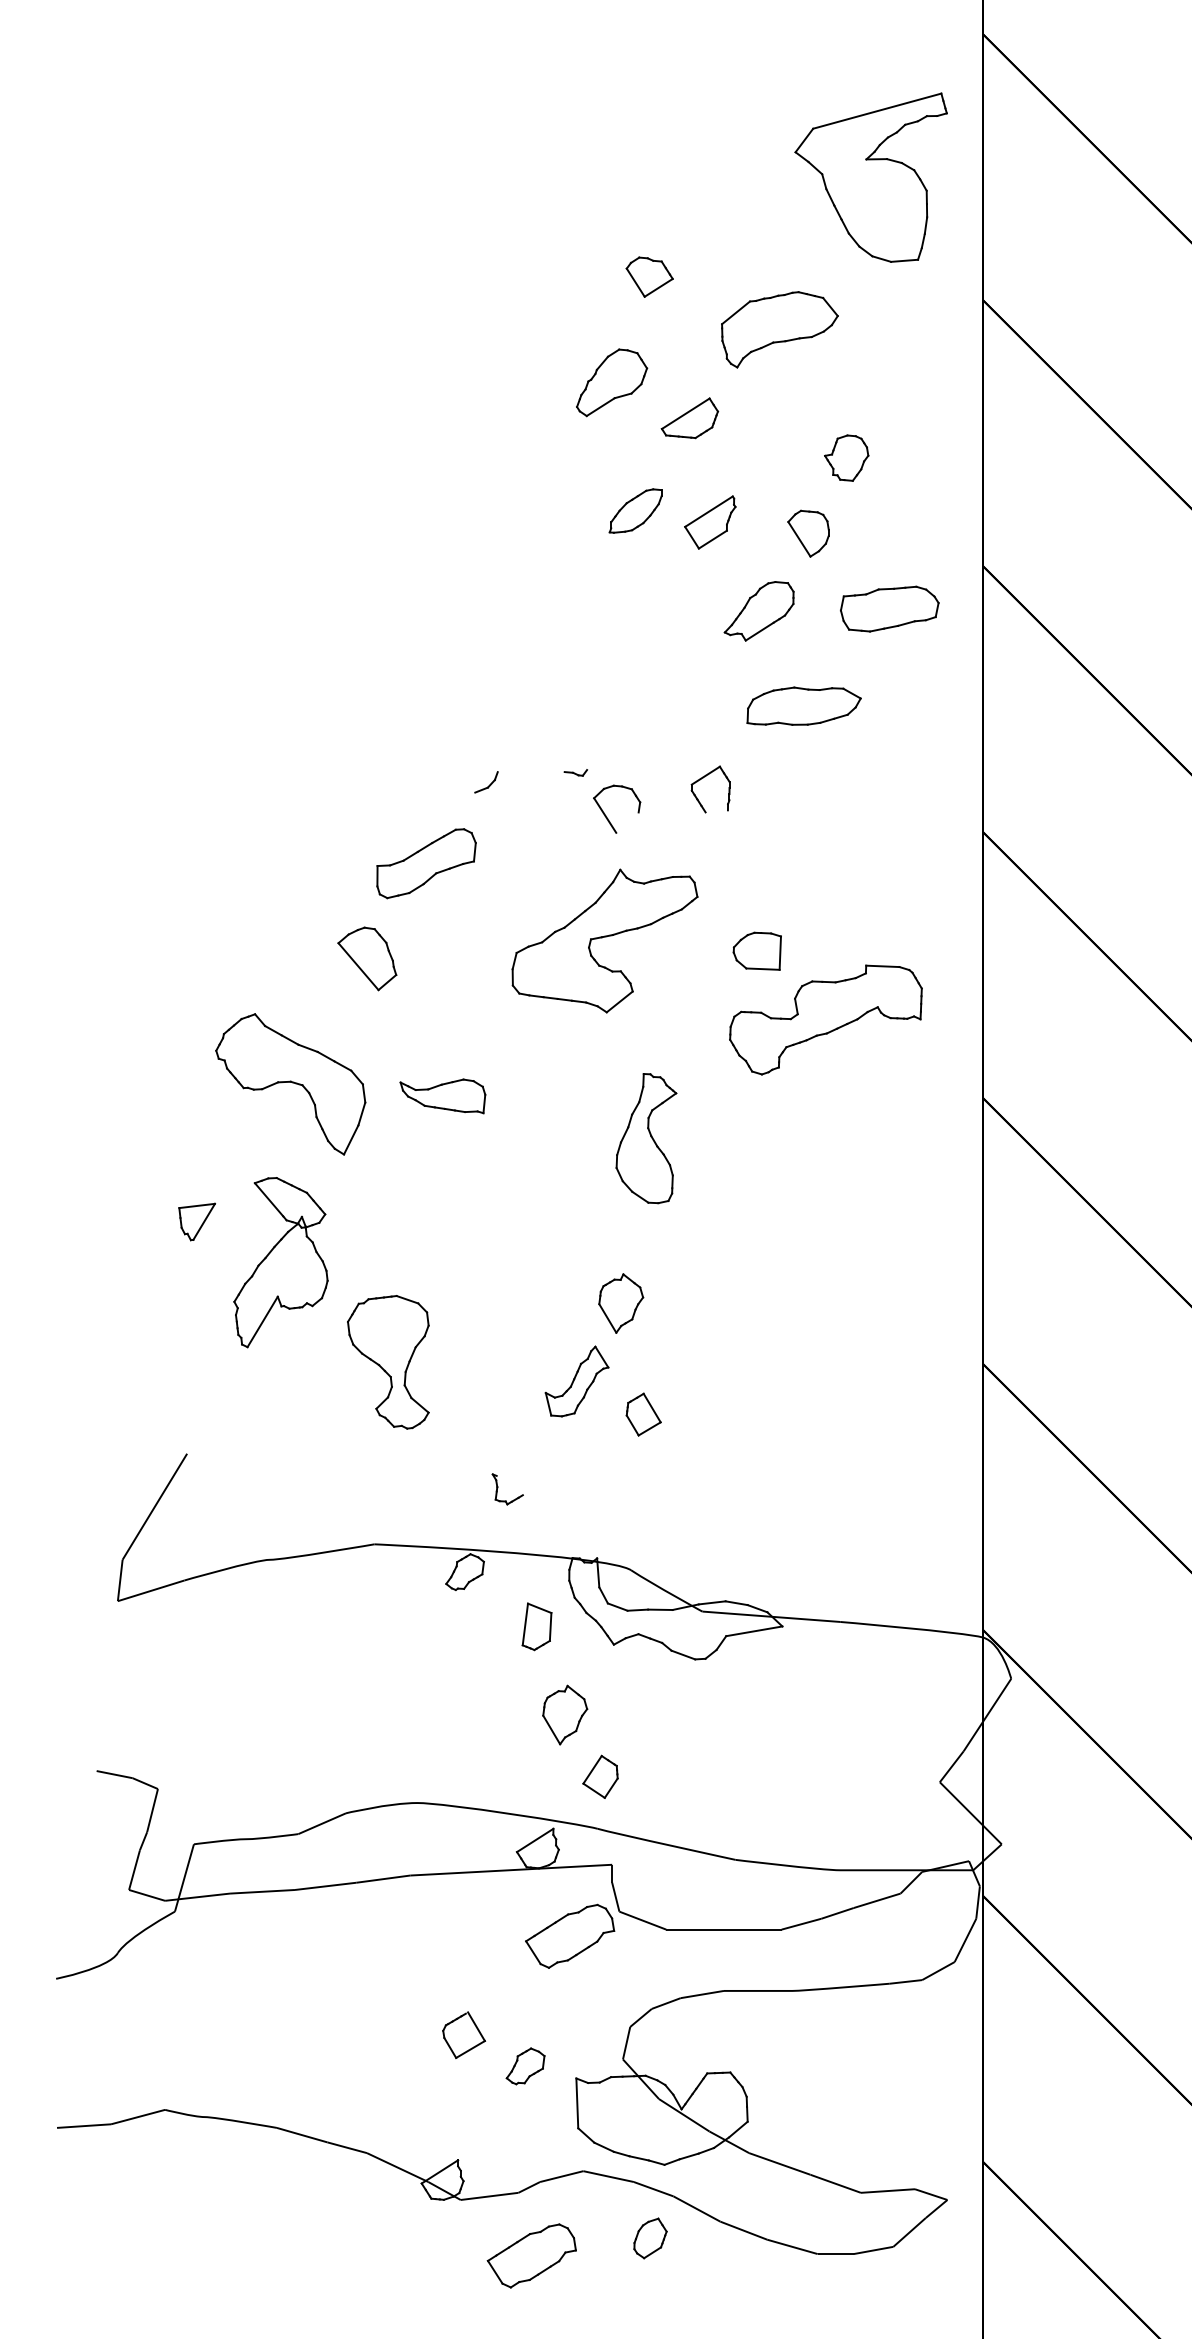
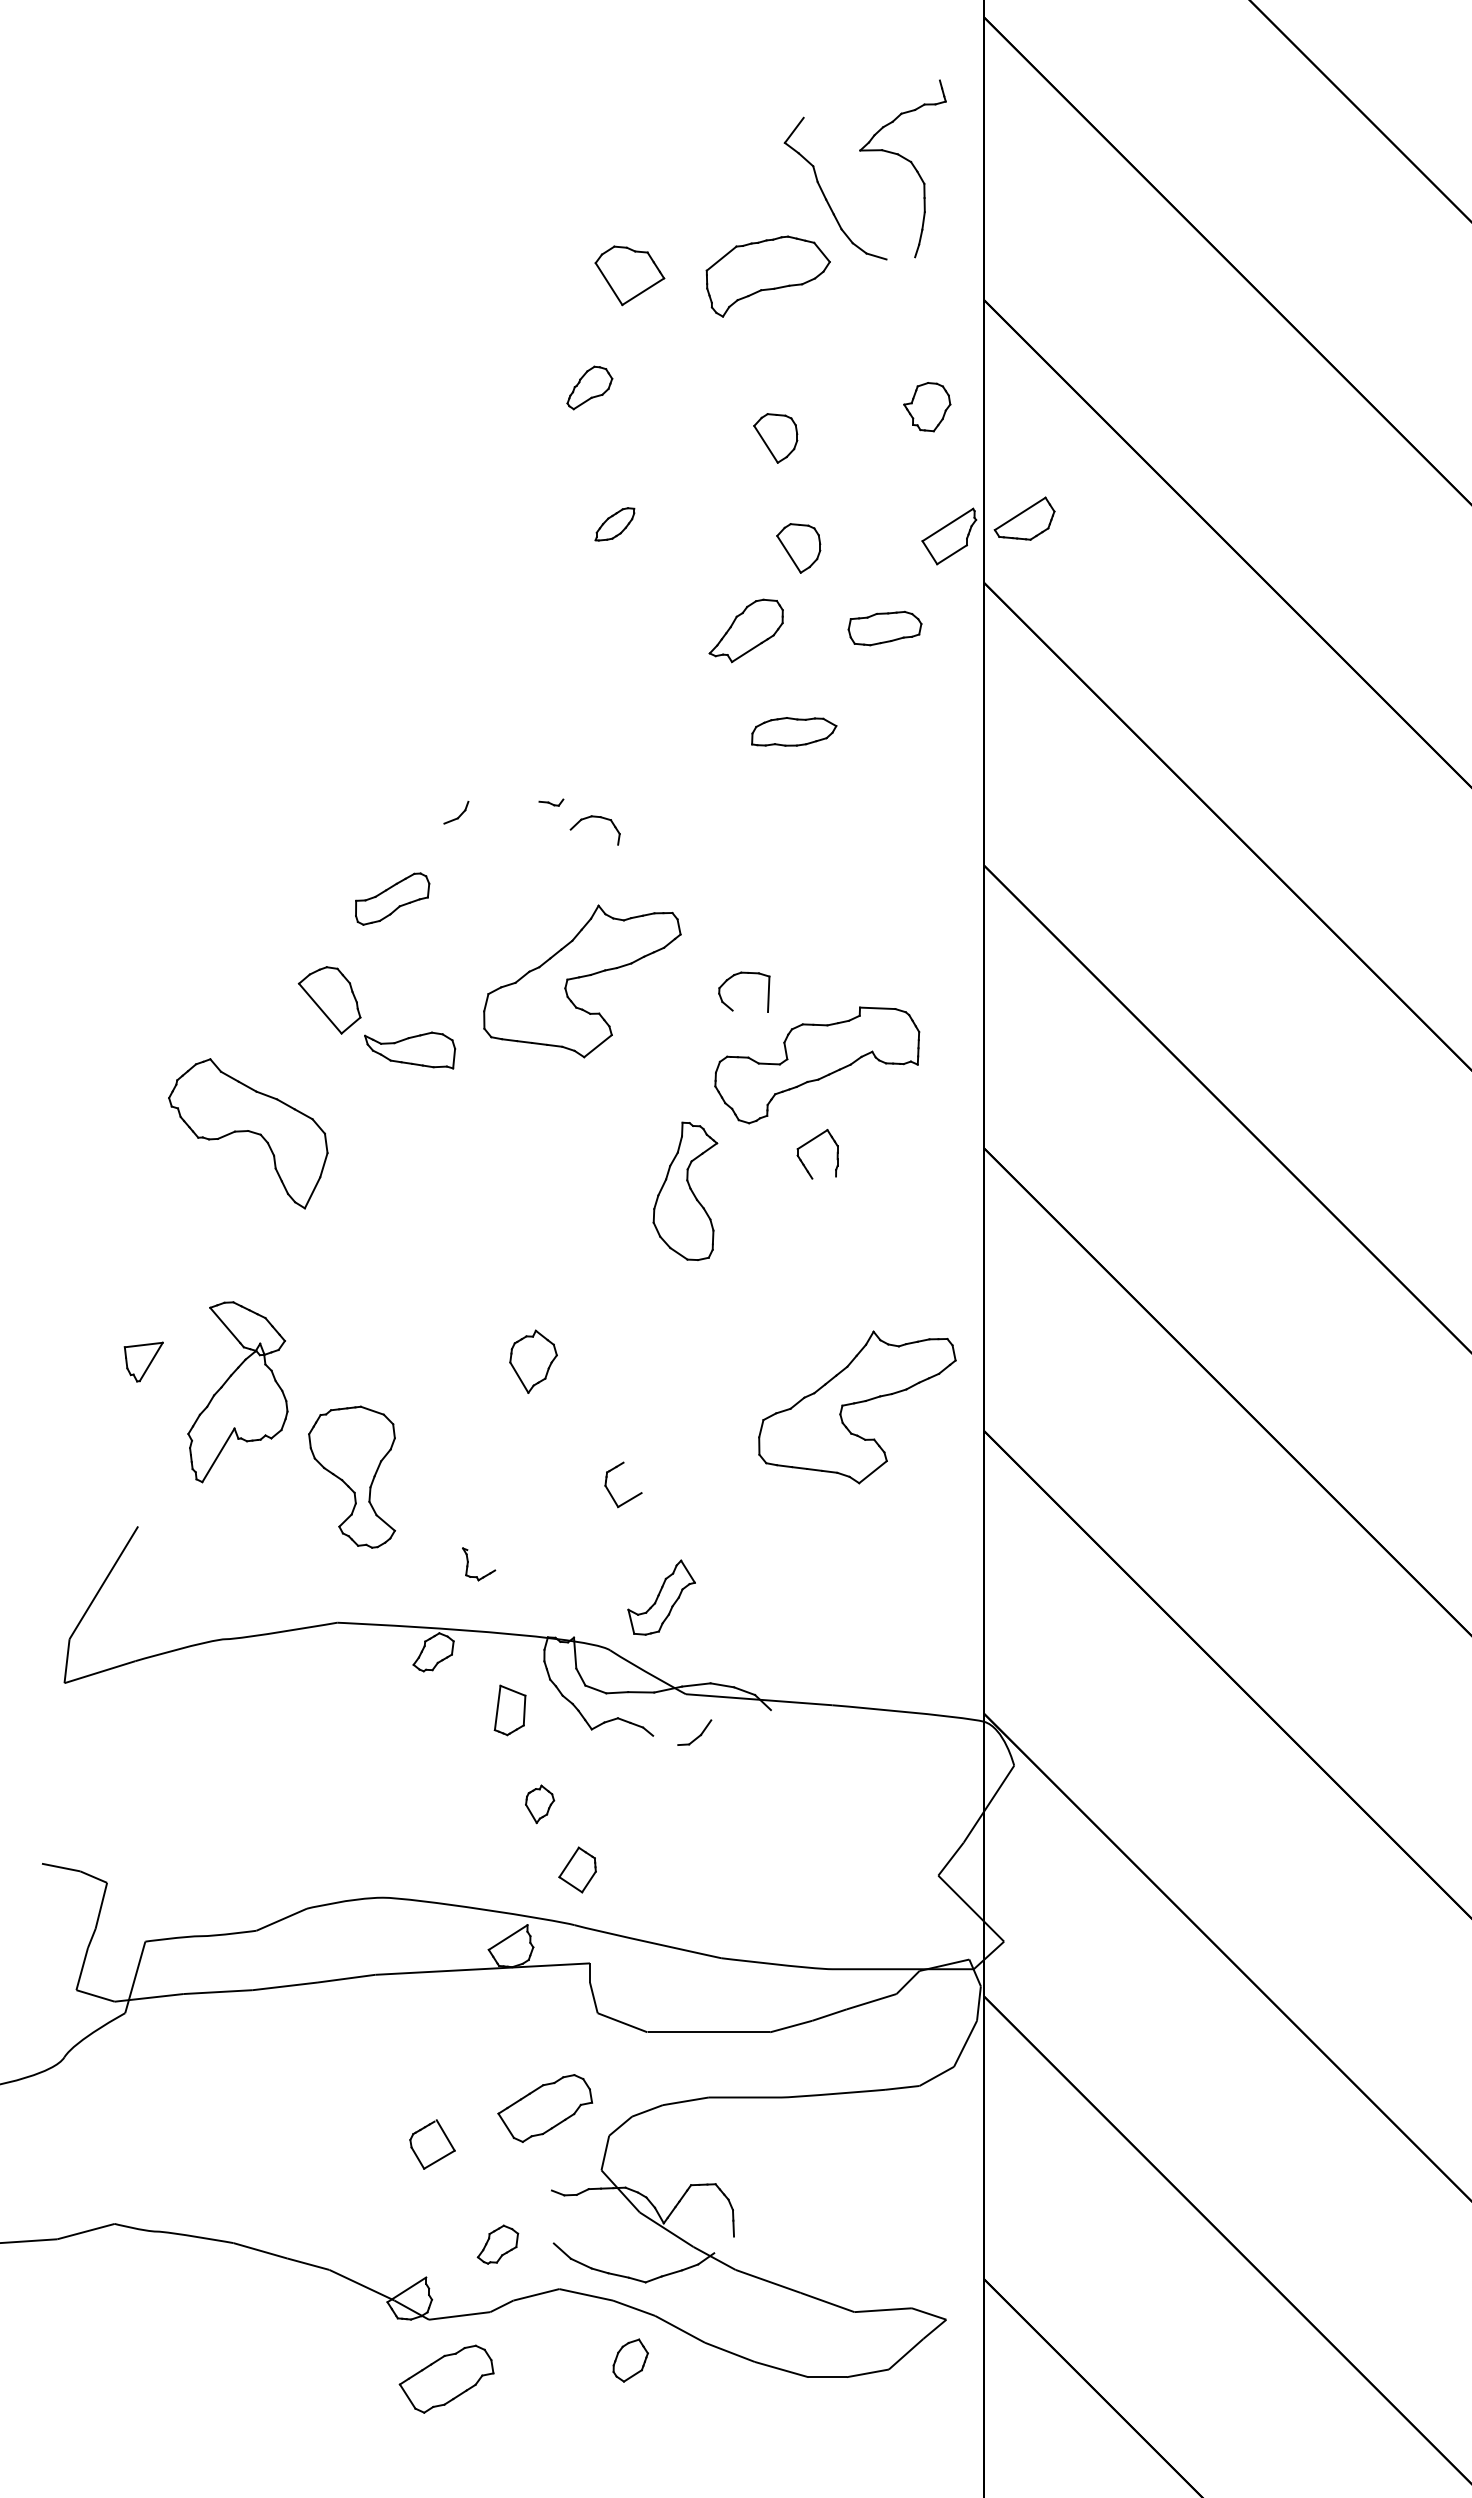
line: (876, 110) -> (871, 98), removed
line: (904, 260) -> (900, 258), removed
part: (649, 276) -> (629, 275), size x1.4
part: (779, 329) -> (767, 276), moved
part: (611, 382) -> (589, 387), size x0.6
part: (689, 418) -> (1024, 518), moved
part: (786, 430) -> (775, 438), added
part: (846, 458) -> (927, 407), moved
part: (635, 511) -> (614, 524), size x0.7
part: (710, 522) -> (949, 536), moved
part: (889, 609) -> (884, 628), size x0.7
part: (804, 705) -> (794, 731), size x0.7
part: (703, 778) -> (810, 1142), moved
line: (605, 815) -> (582, 847), removed
part: (426, 863) -> (392, 898), size x0.7
line: (763, 969) -> (750, 1011), removed
part: (443, 1096) -> (410, 1050), moved
part: (646, 1137) -> (685, 1190), moved
part: (196, 1221) -> (143, 1361), moved
part: (280, 1262) -> (237, 1392), moved
part: (621, 1303) -> (533, 1361), moved
part: (863, 1341) -> (857, 1407), added
part: (387, 1361) -> (351, 1476), moved
part: (576, 1381) -> (661, 1597), moved
line: (652, 1407) -> (632, 1477), removed
line: (753, 1631) -> (740, 1715), removed
line: (683, 1655) -> (665, 1740), removed
part: (564, 1715) -> (539, 1804), size x0.6
part: (570, 1936) -> (545, 2108), moved
part: (525, 2066) -> (497, 2244), moved
line: (576, 2102) -> (552, 2216), removed
line: (738, 2129) -> (724, 2244), removed
part: (531, 2255) -> (446, 2378), moved

